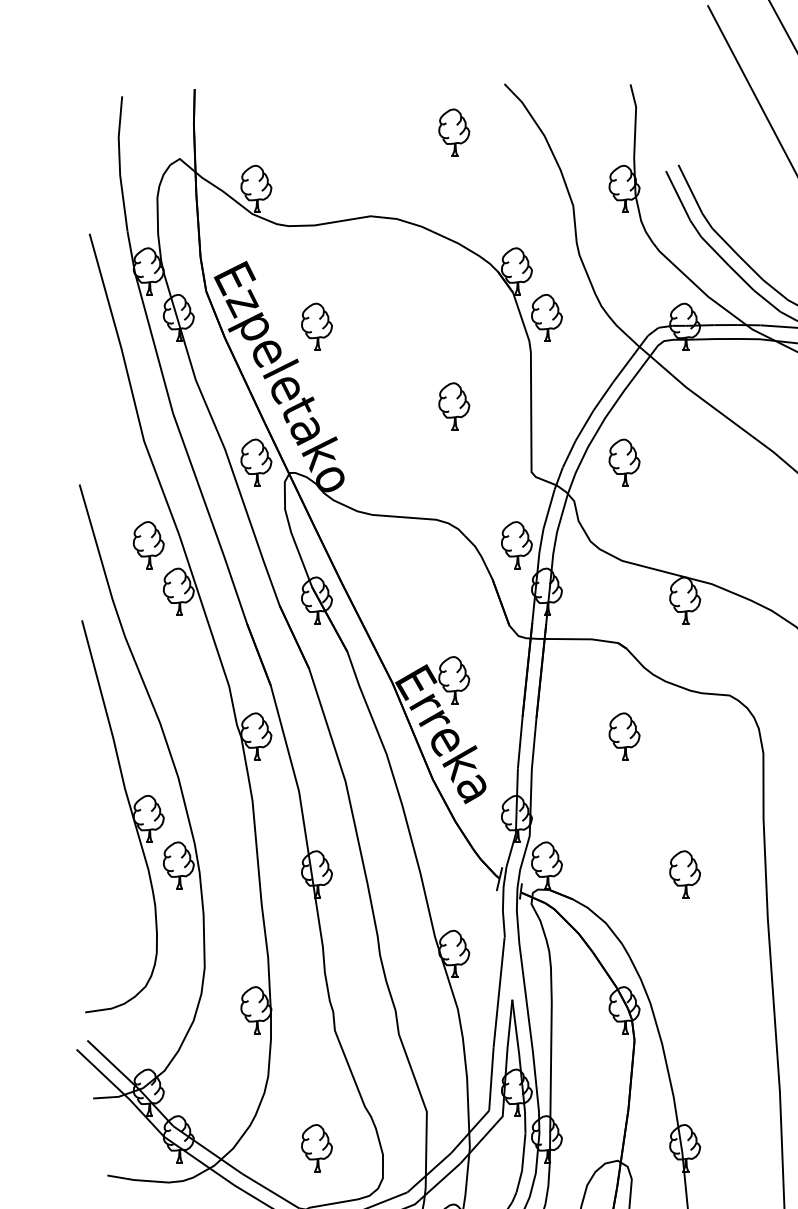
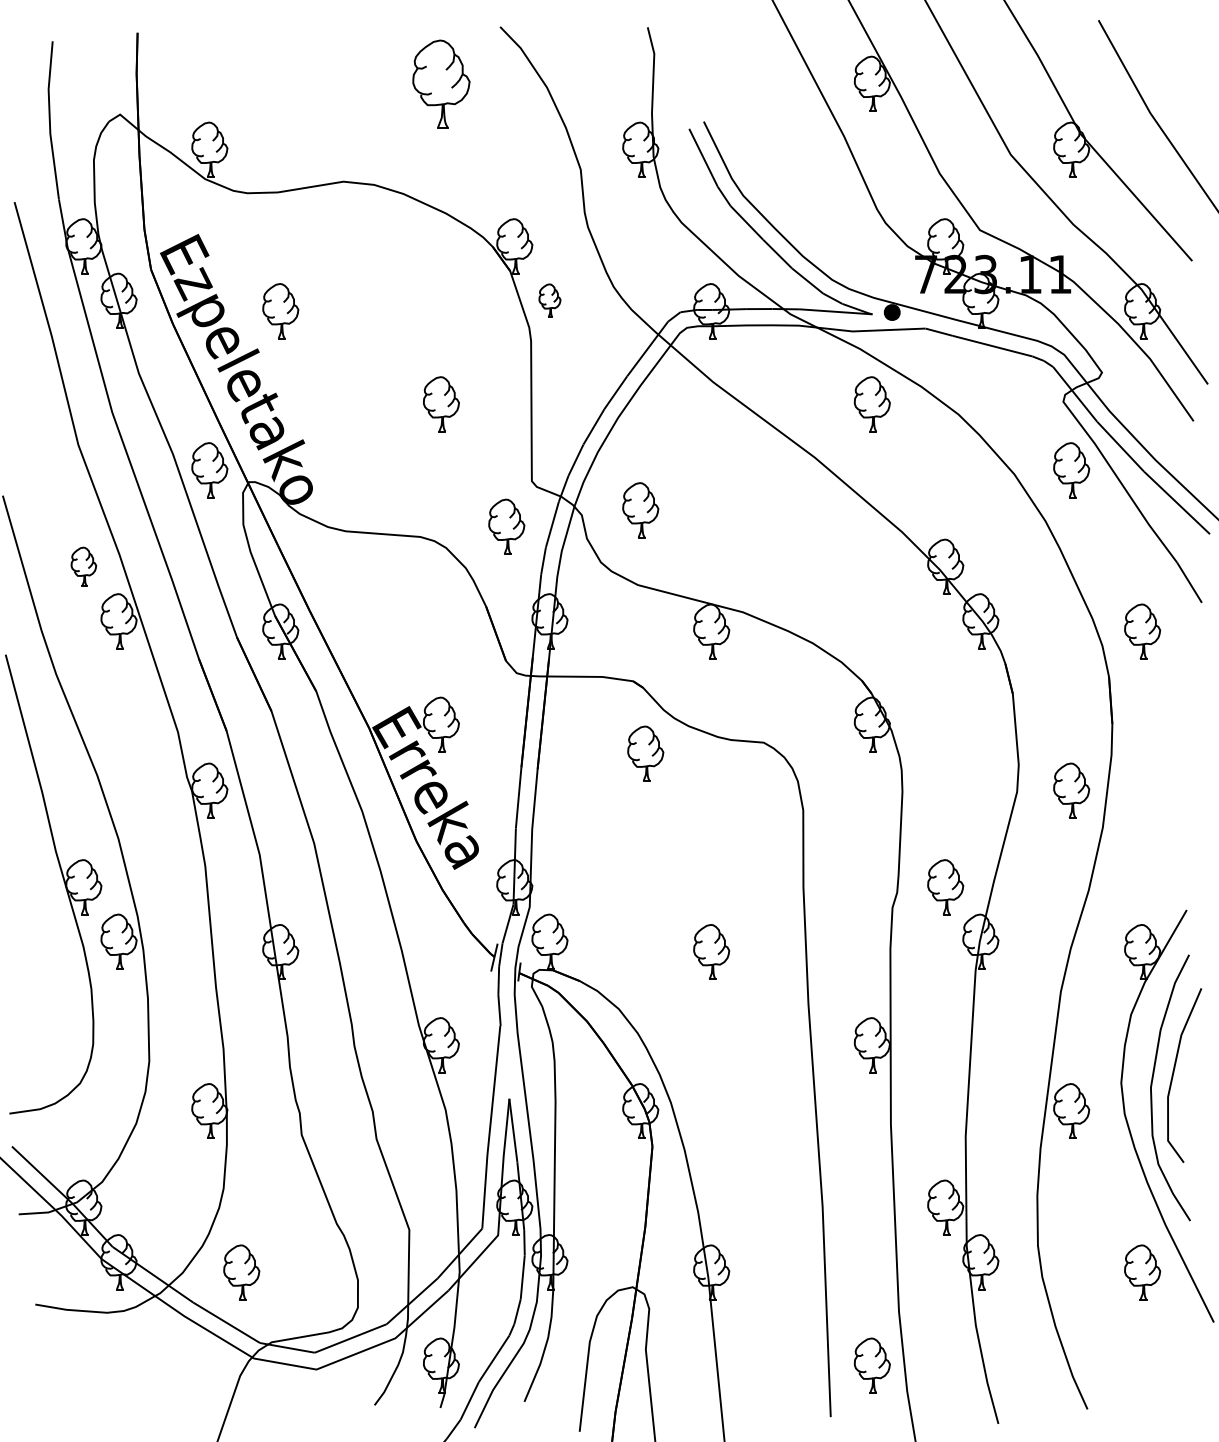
part: (454, 132) -> (441, 83), size x1.6
part: (546, 317) -> (549, 300), size x0.6
part: (624, 462) -> (640, 510), moved
part: (148, 545) -> (83, 566), size x0.7
part: (516, 545) -> (506, 526), moved
part: (624, 736) -> (645, 753), moved
part: (316, 1148) -> (241, 1272), moved

